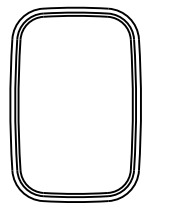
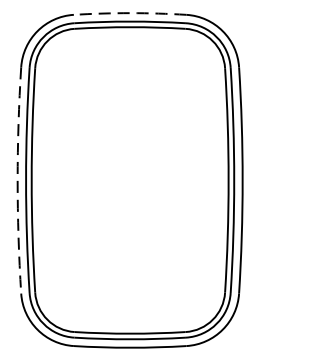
arc: (75, 7) -> (129, 12), solid -> dashed
arc: (10, 104) -> (17, 179), solid -> dashed

